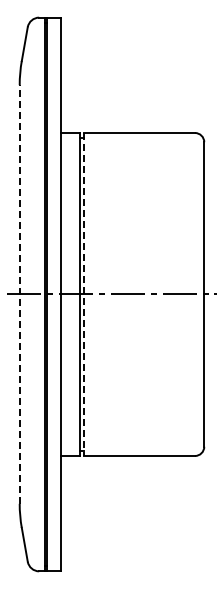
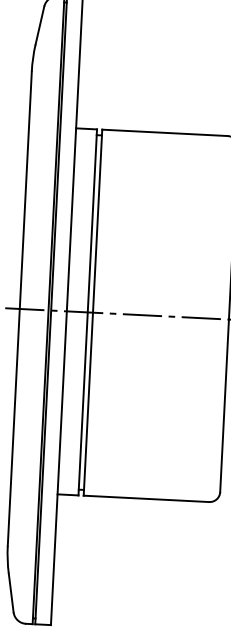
line: (19, 293) -> (19, 307), dashed -> solid
line: (84, 295) -> (93, 313), dashed -> solid

